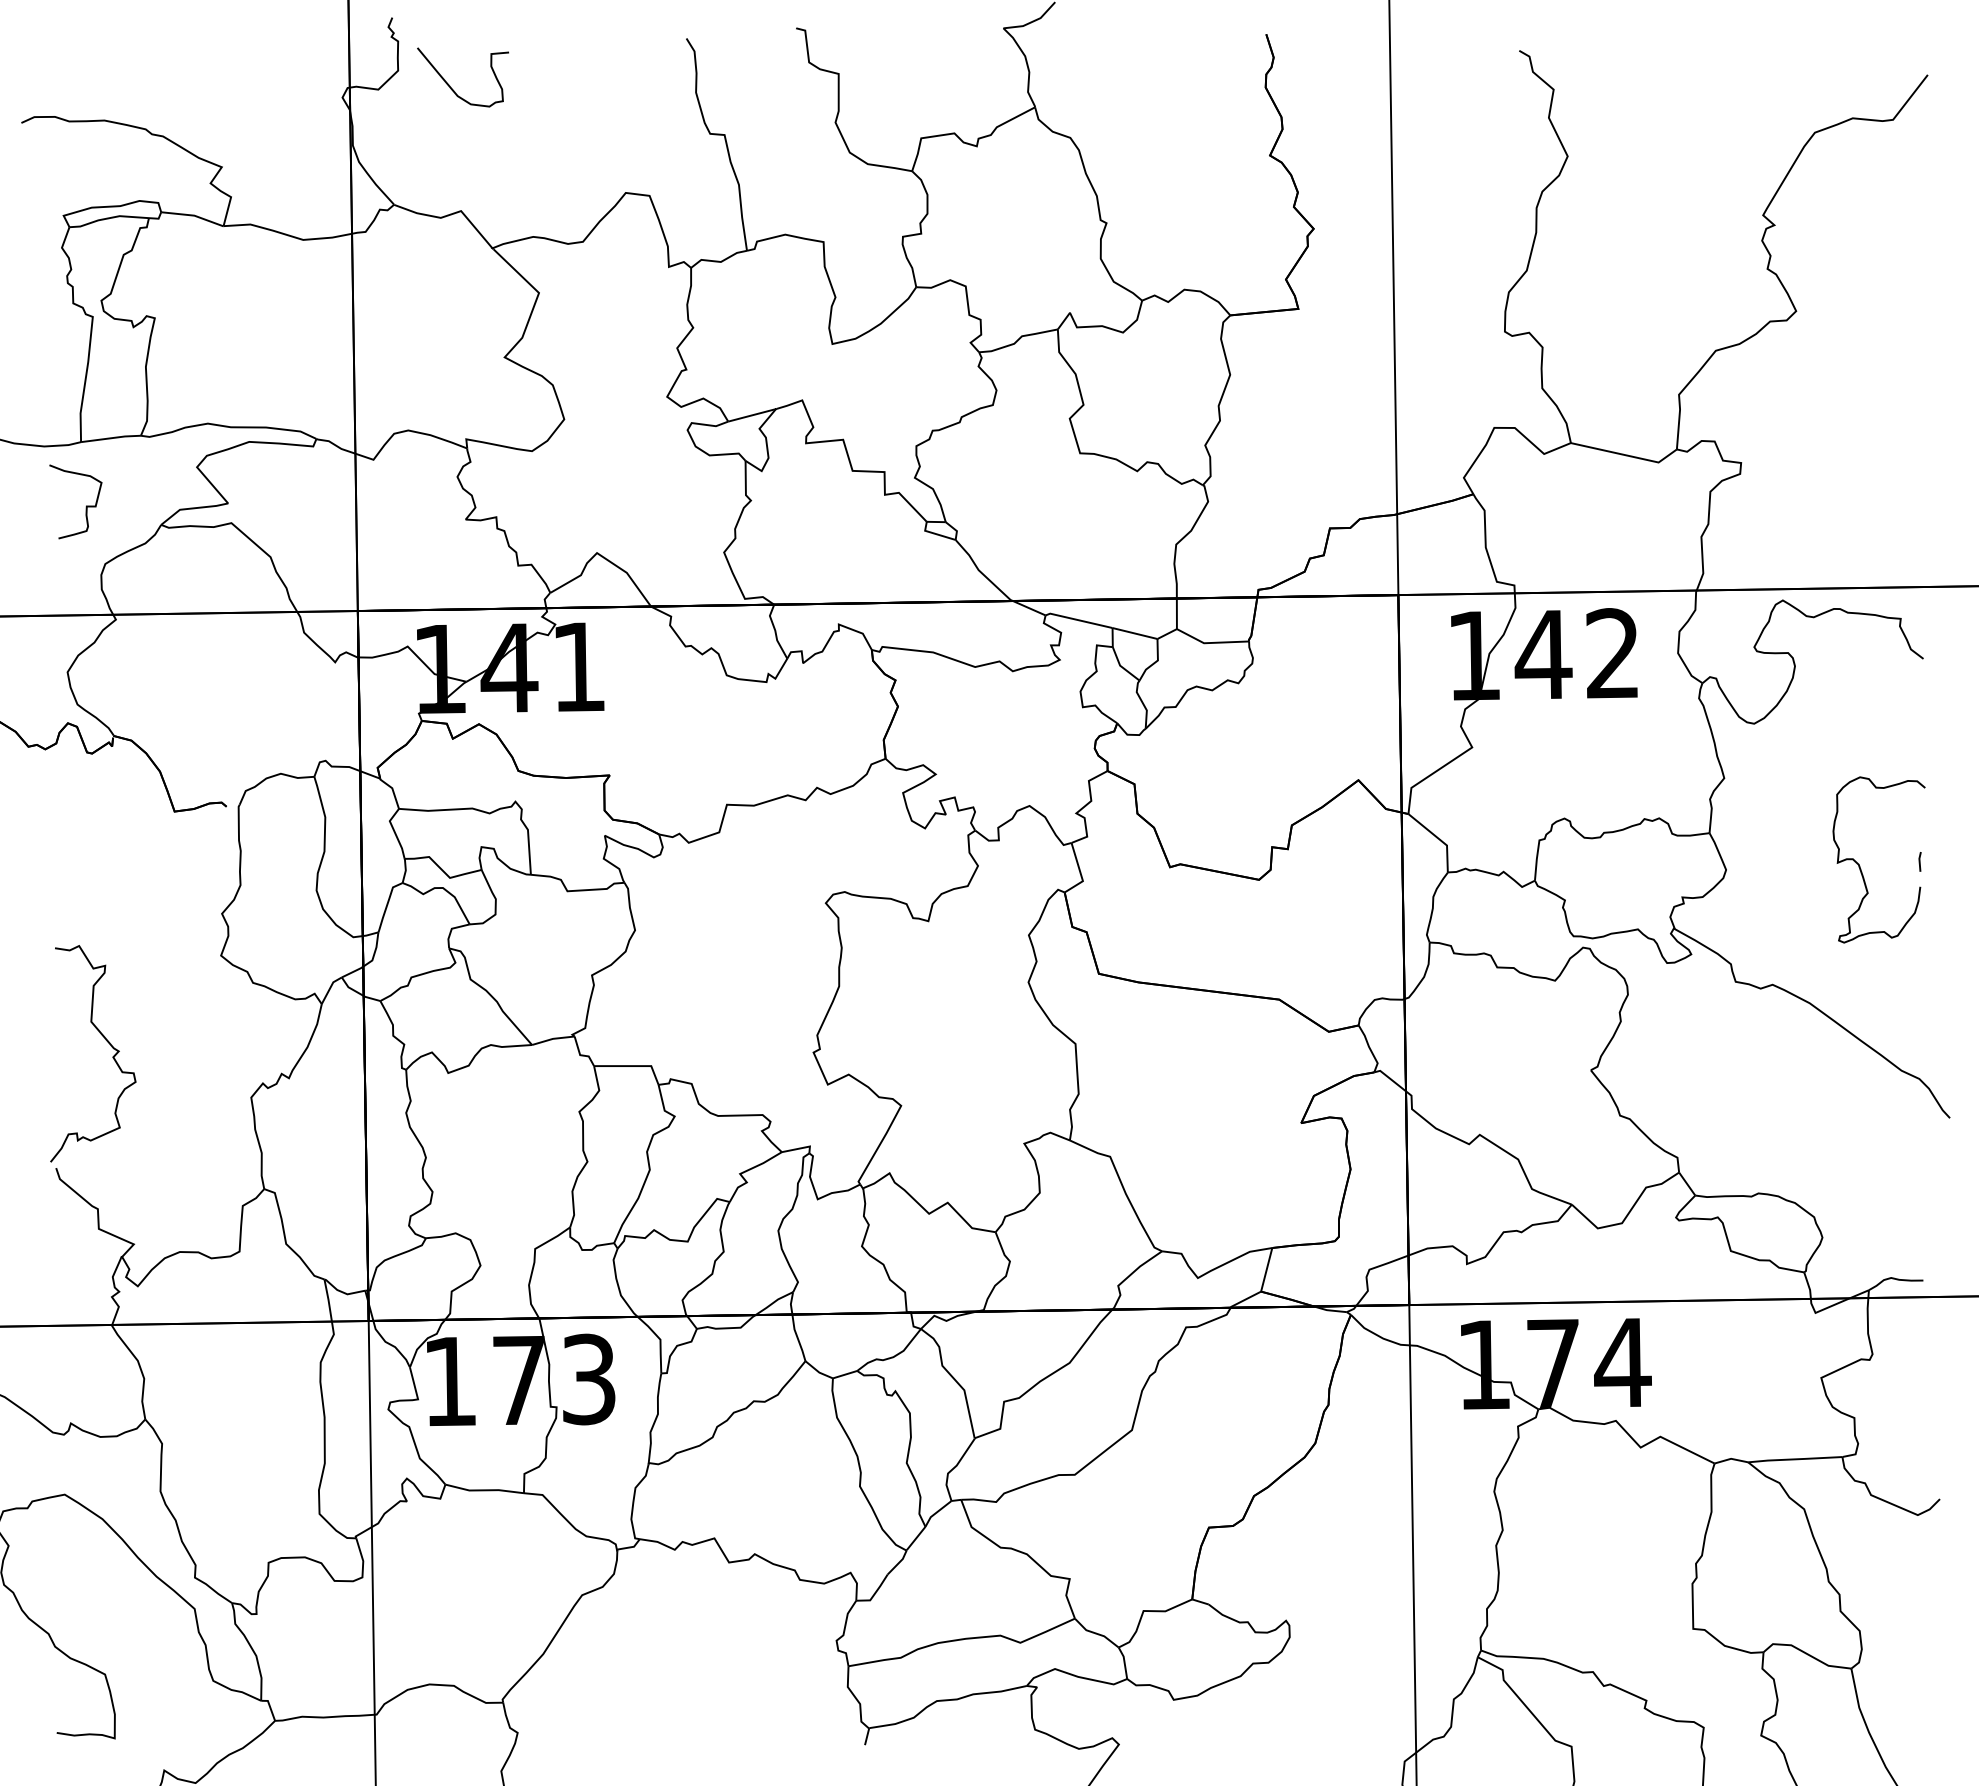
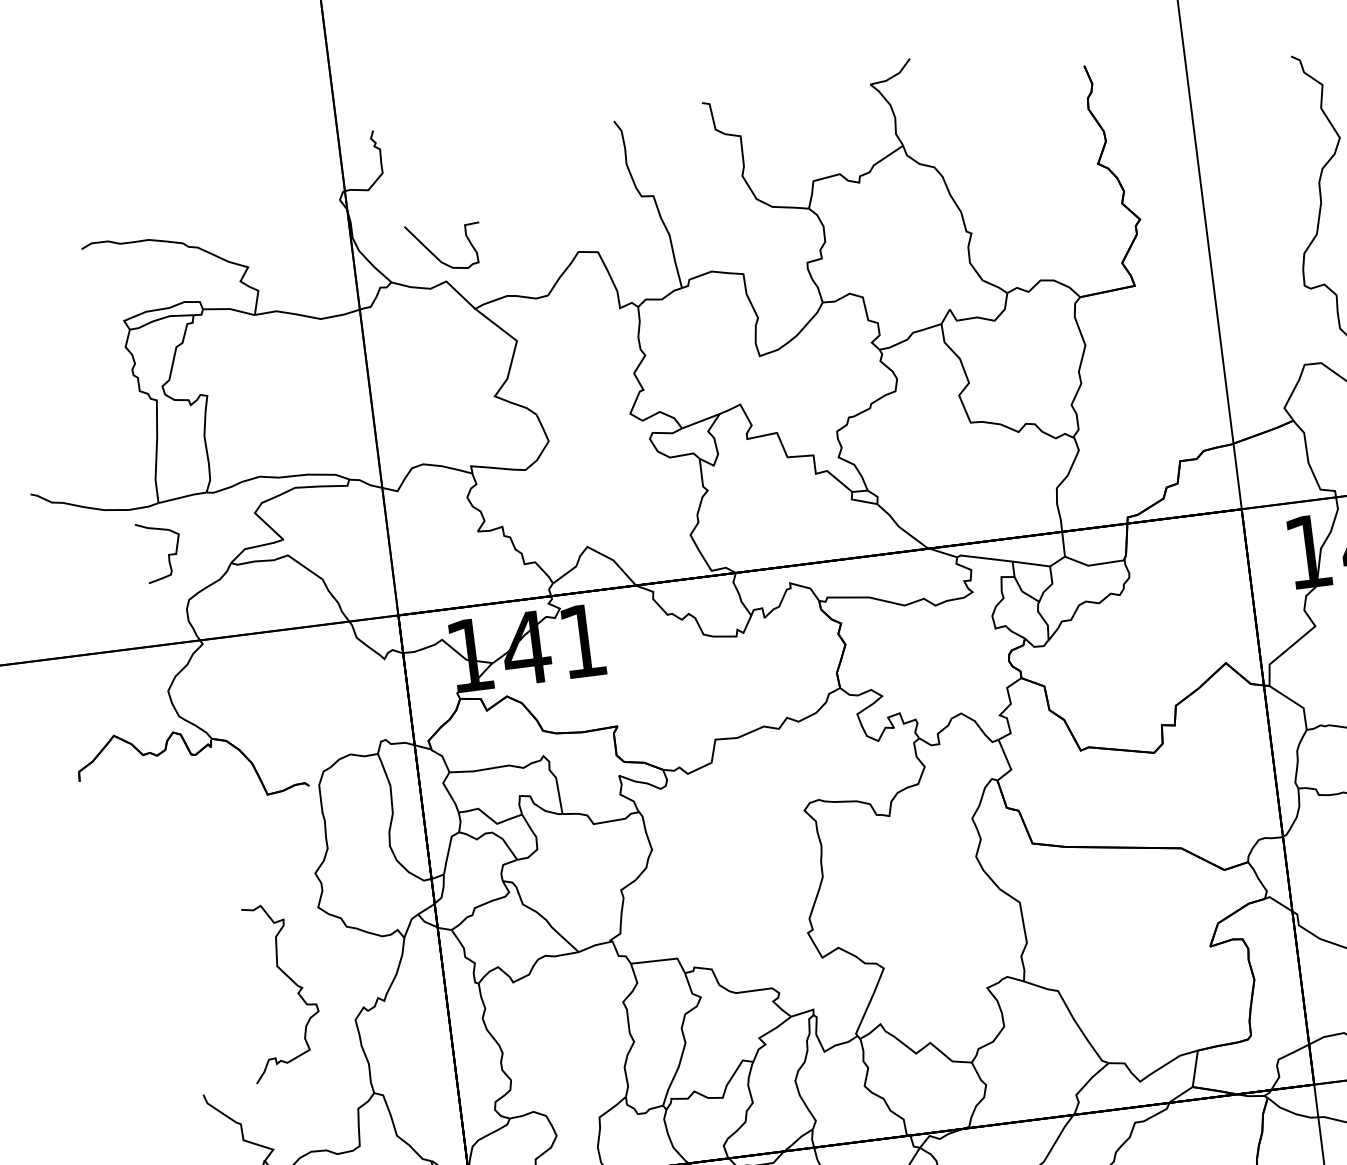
curve: (449, 84) -> (433, 253), moved
curve: (105, 1040) -> (290, 980), moved

